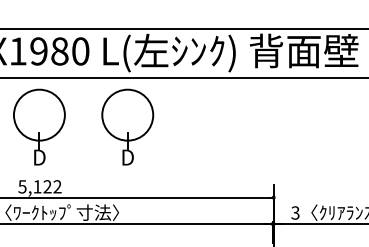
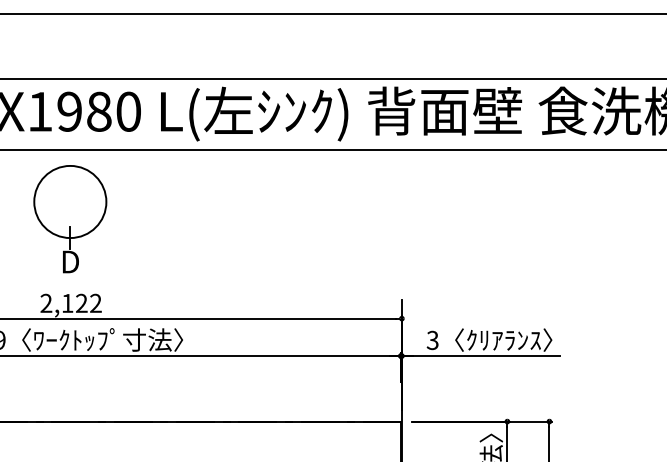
part: (127, 127) -> (195, 219), removed
text: (22, 186) -> (46, 303), 5,122 -> 2,122

